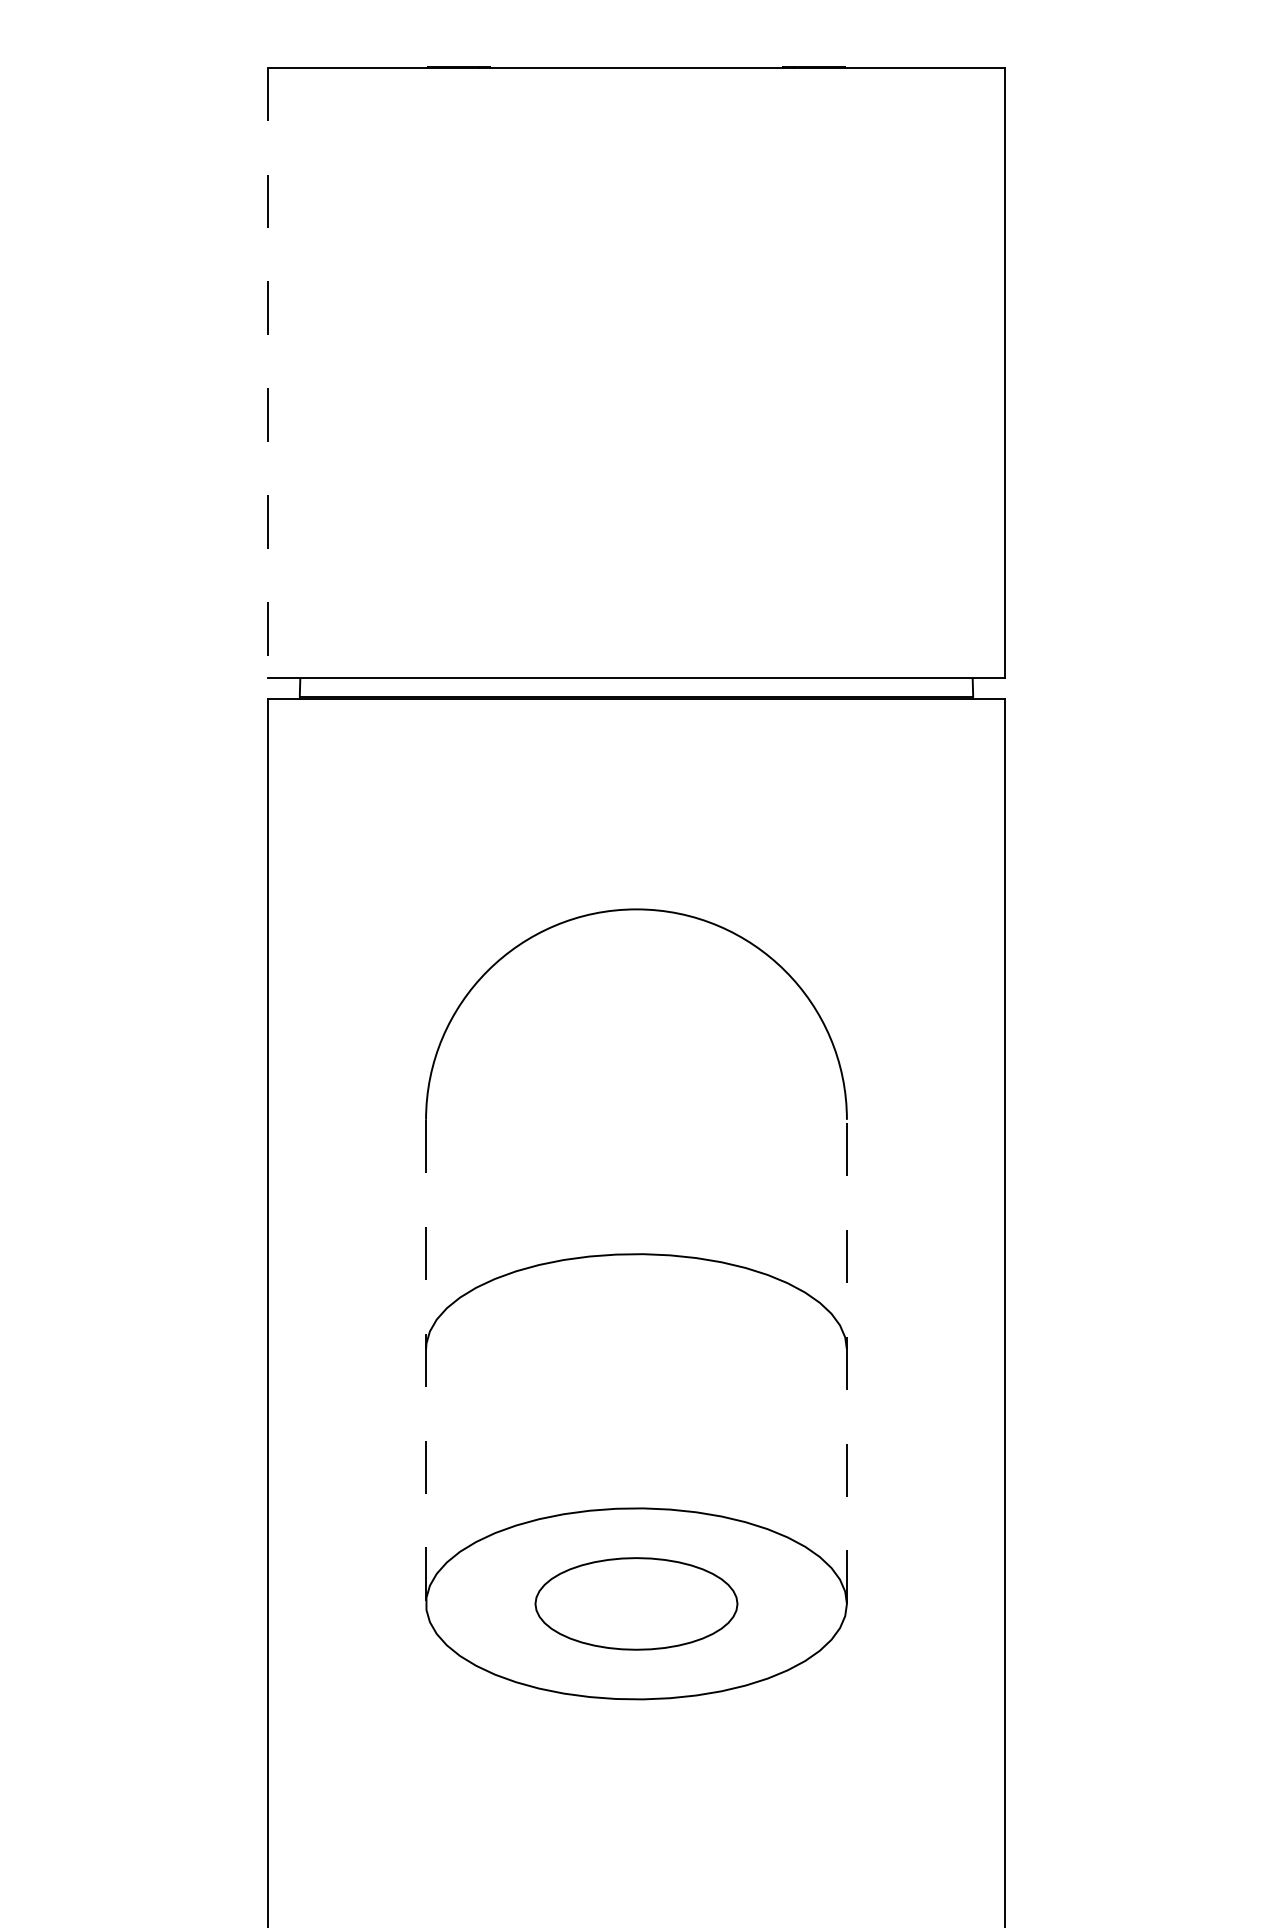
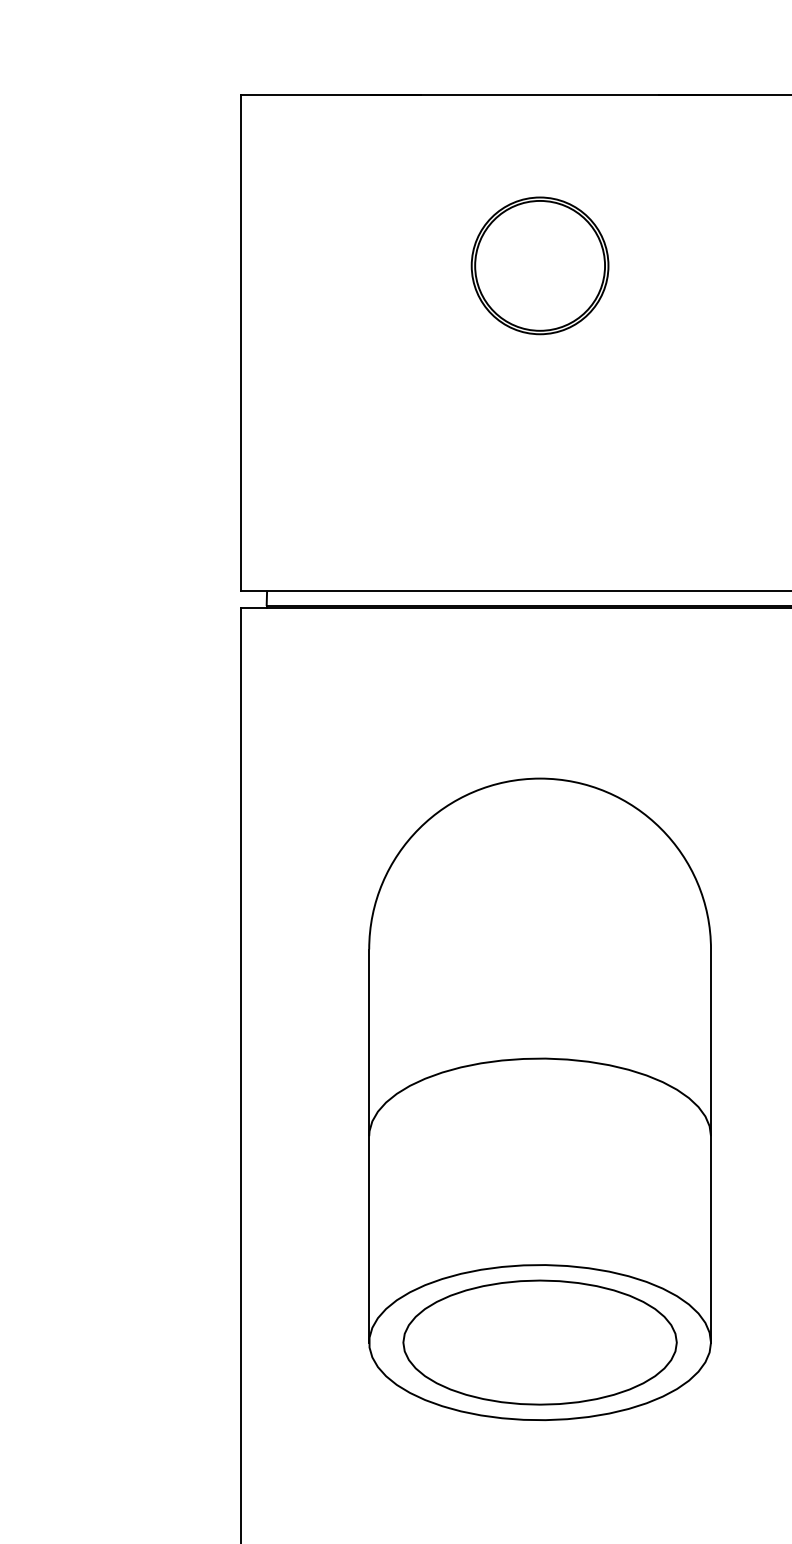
part: (636, 278) -> (540, 266), added
line: (268, 373) -> (241, 343), dashed -> solid
line: (846, 1361) -> (710, 1145), dashed -> solid
line: (426, 1362) -> (369, 1146), dashed -> solid
part: (636, 1603) -> (540, 1342), size x1.67

